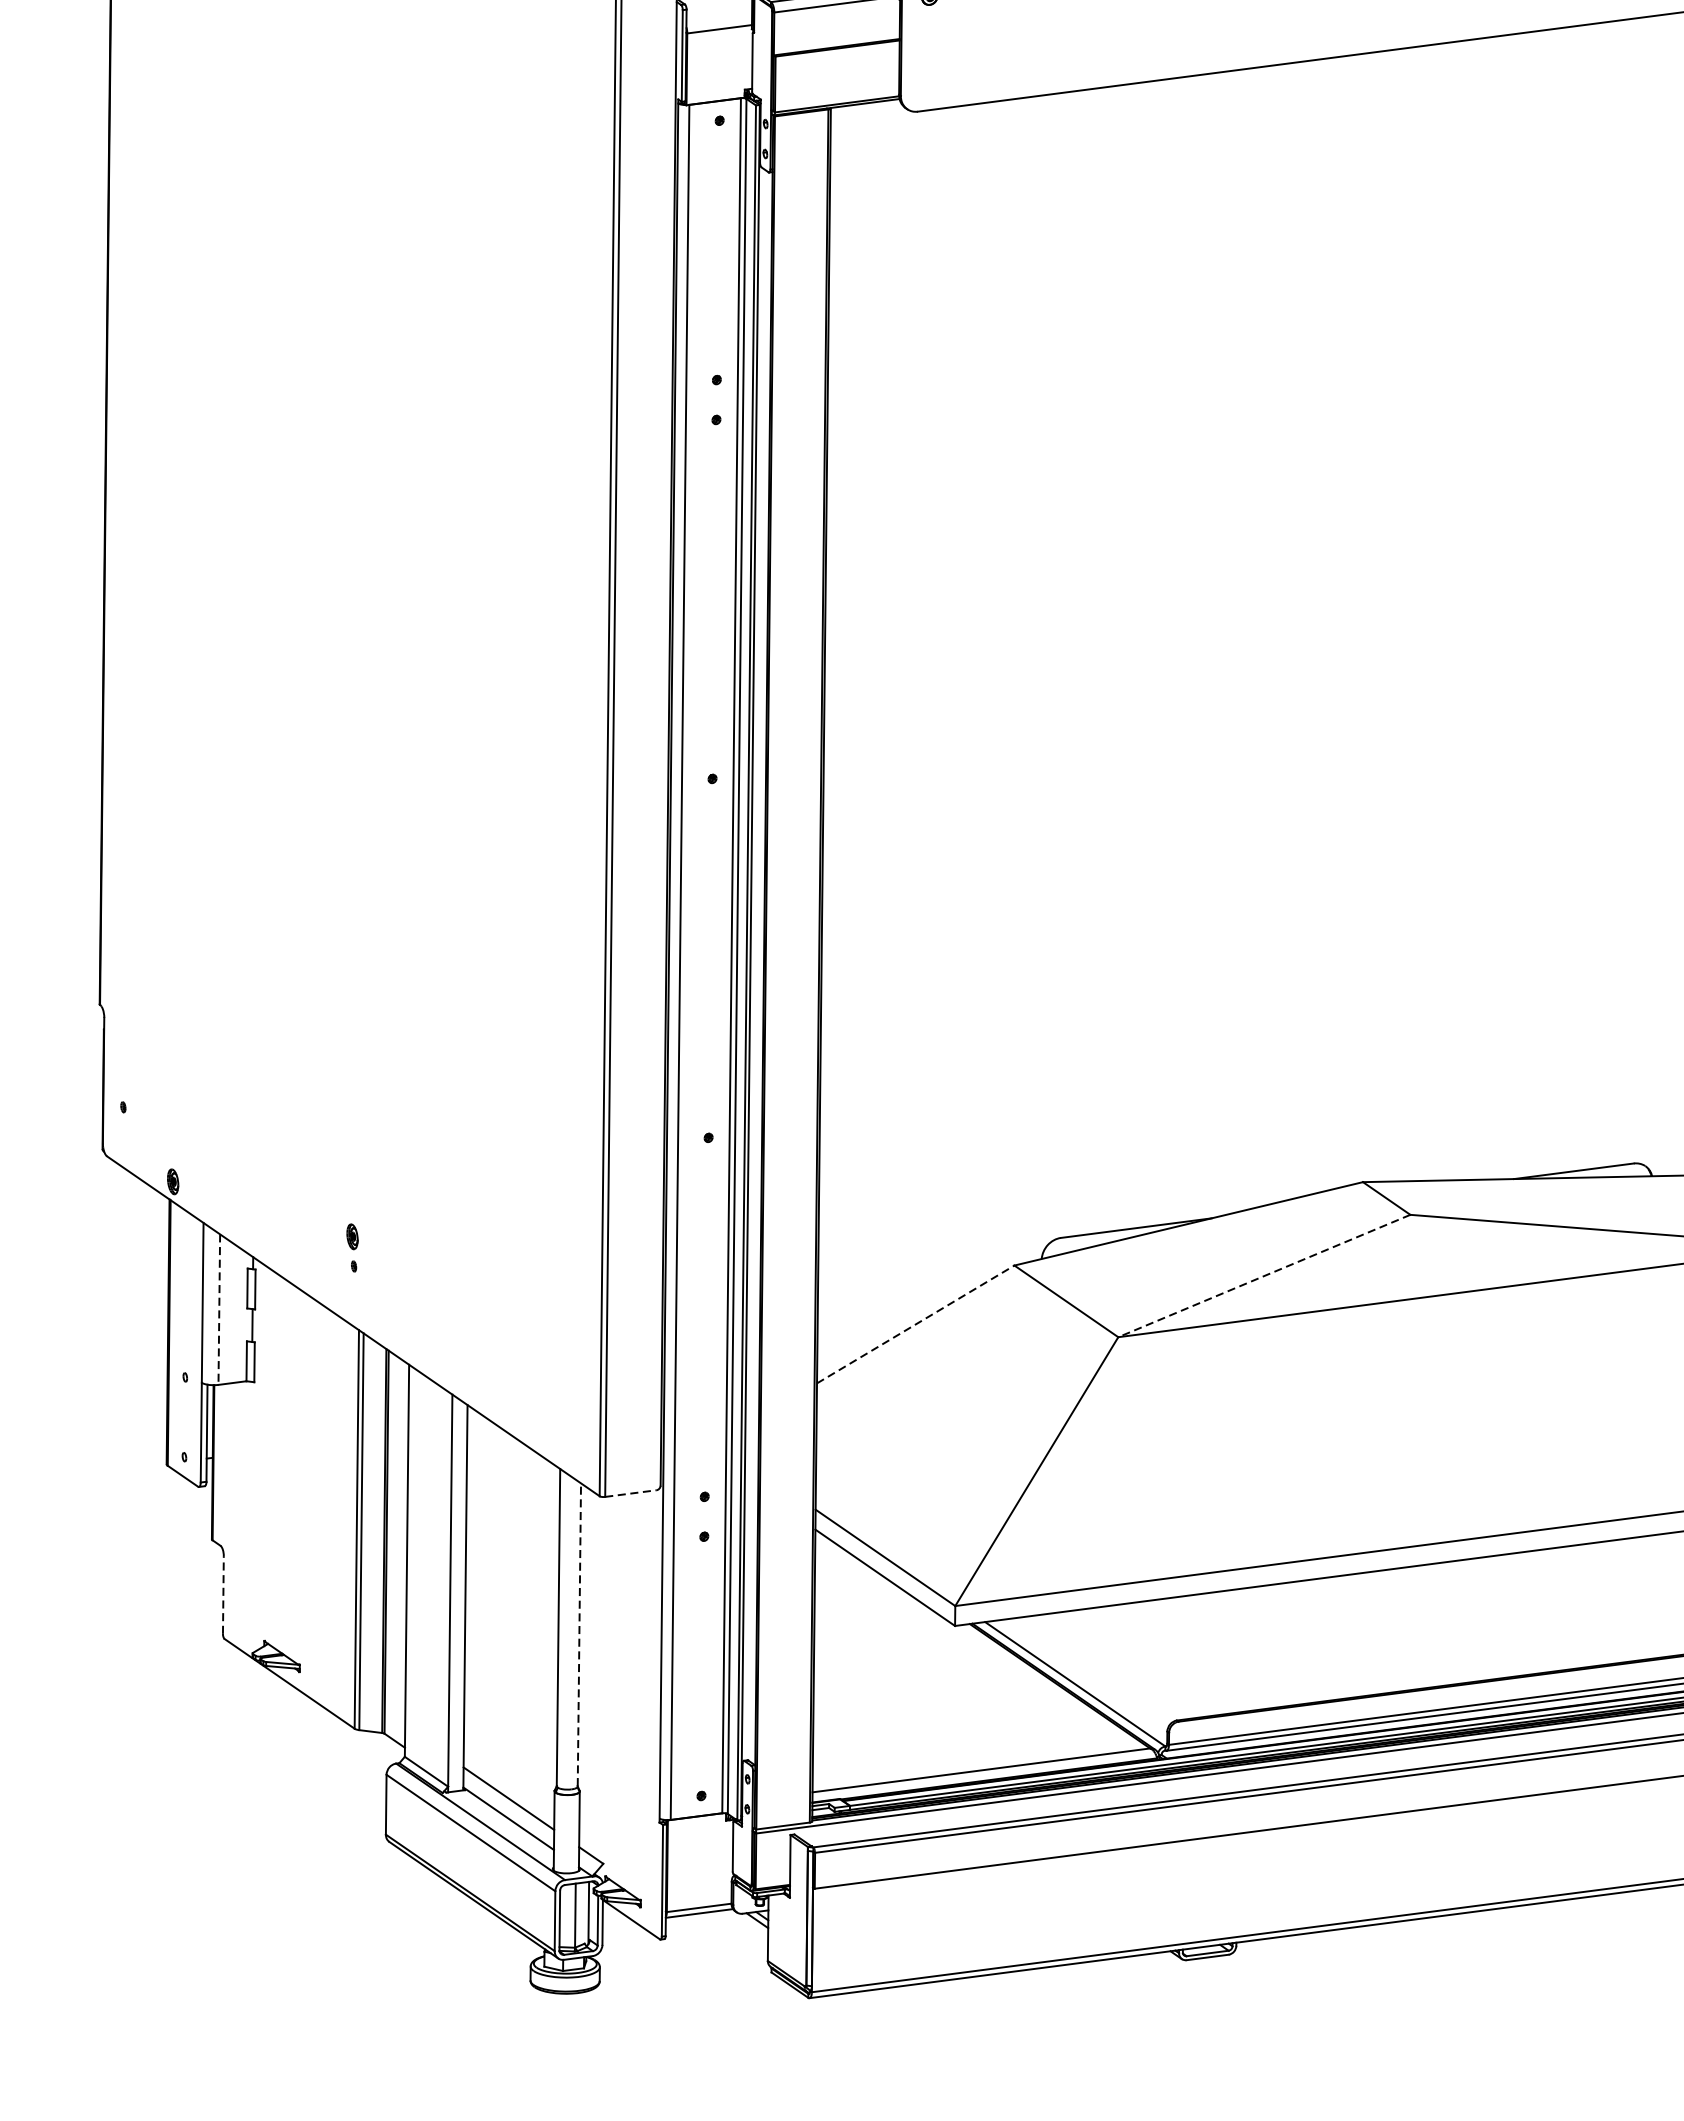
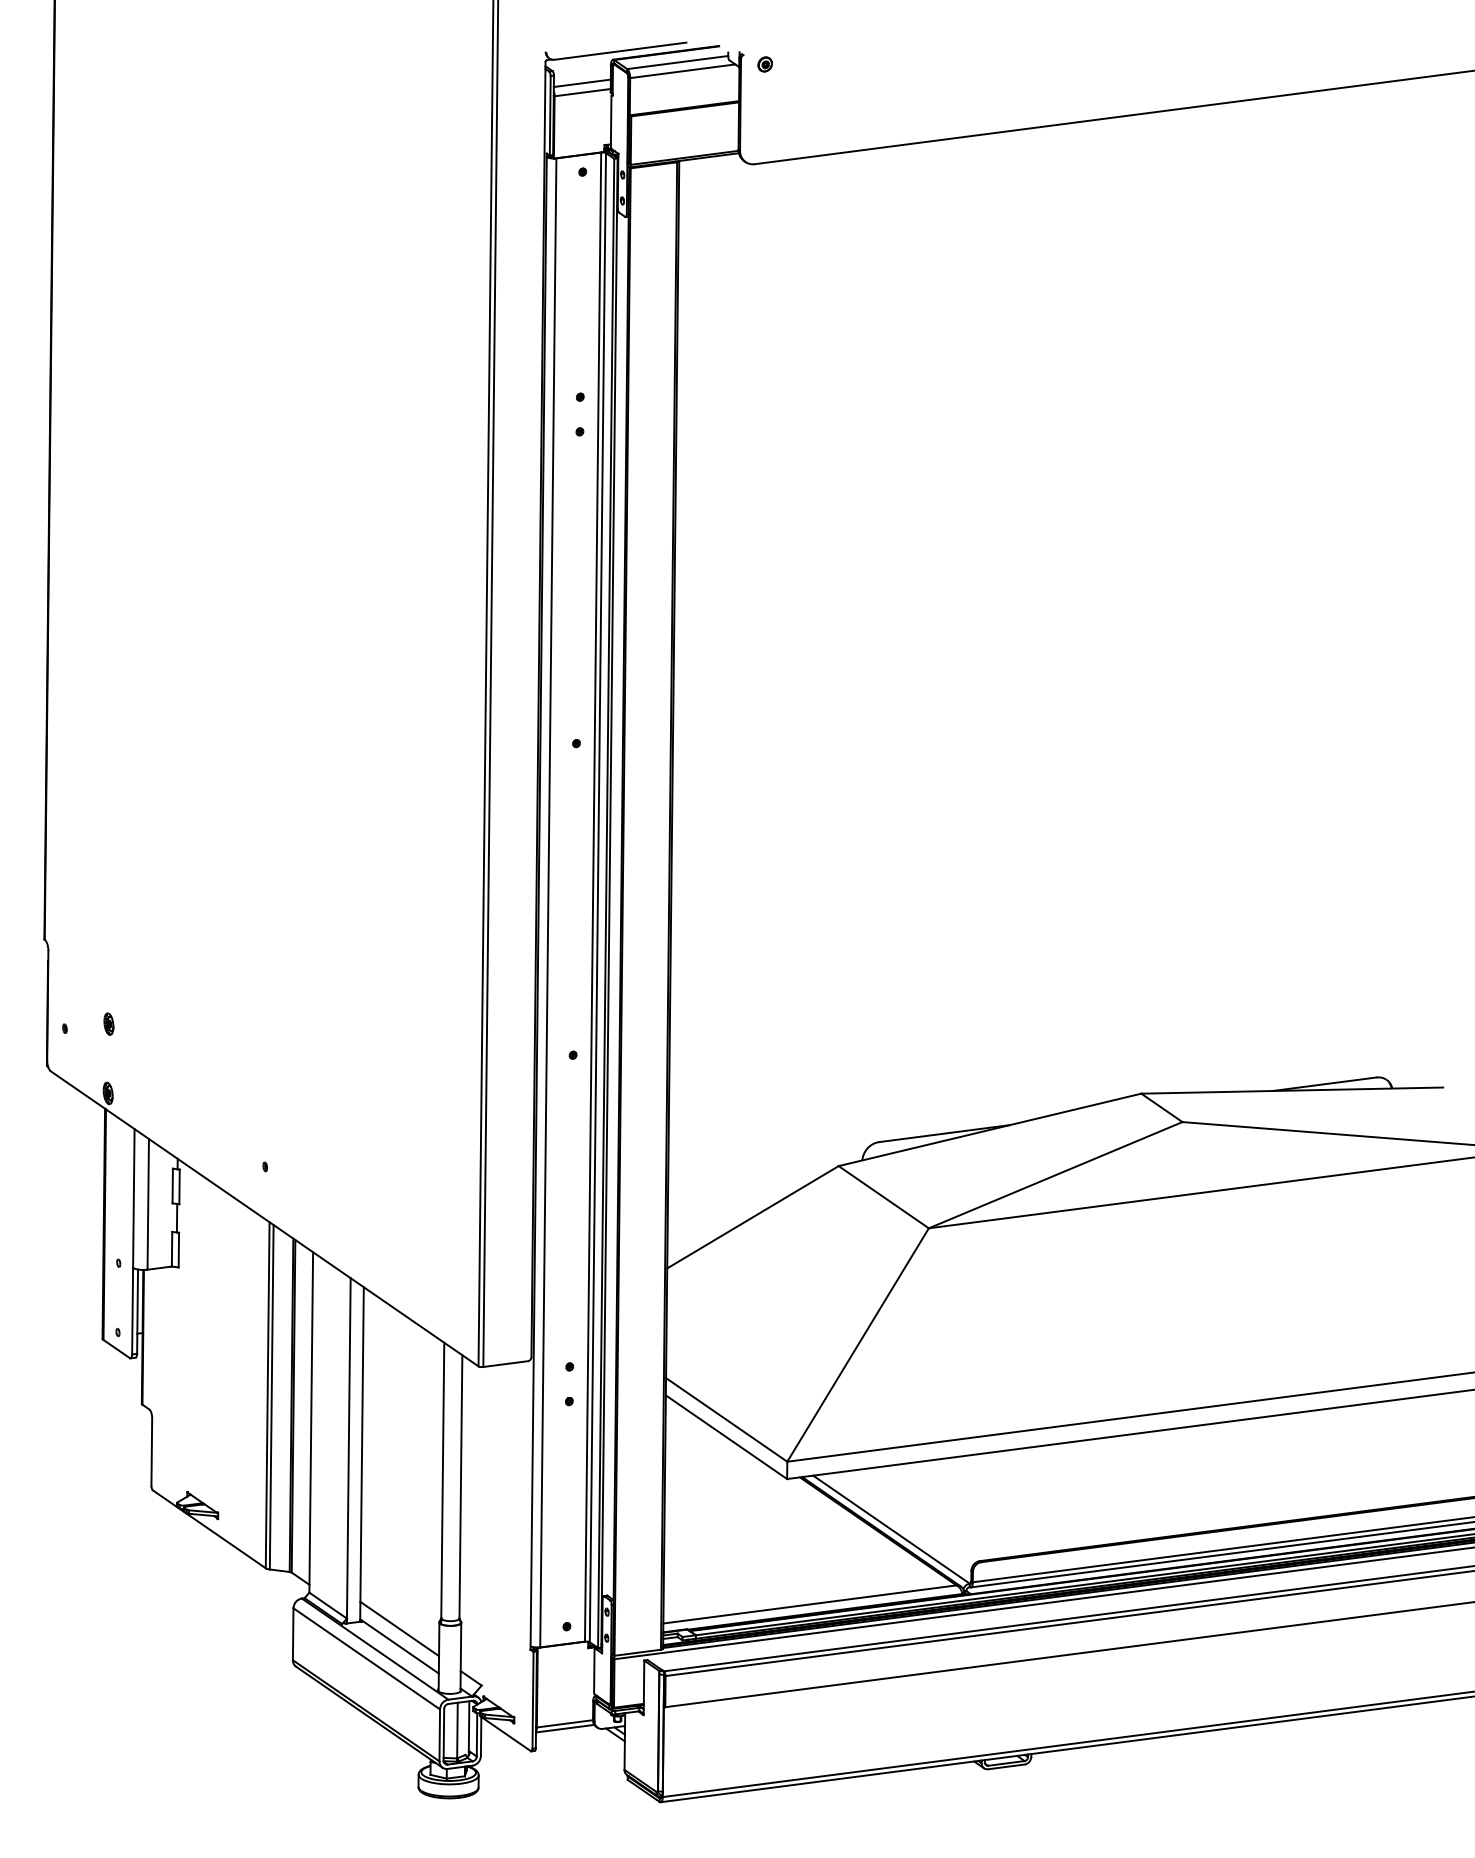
line: (718, 18) -> (581, 83), added
part: (352, 1236) -> (108, 1023), moved
line: (1264, 1276) -> (1055, 1175), dashed -> solid
line: (219, 1309) -> (148, 1204), dashed -> solid
line: (915, 1324) -> (752, 1217), dashed -> solid
line: (630, 1494) -> (505, 1364), dashed -> solid
line: (223, 1595) -> (151, 1452), dashed -> solid
line: (578, 1634) -> (460, 1486), dashed -> solid

